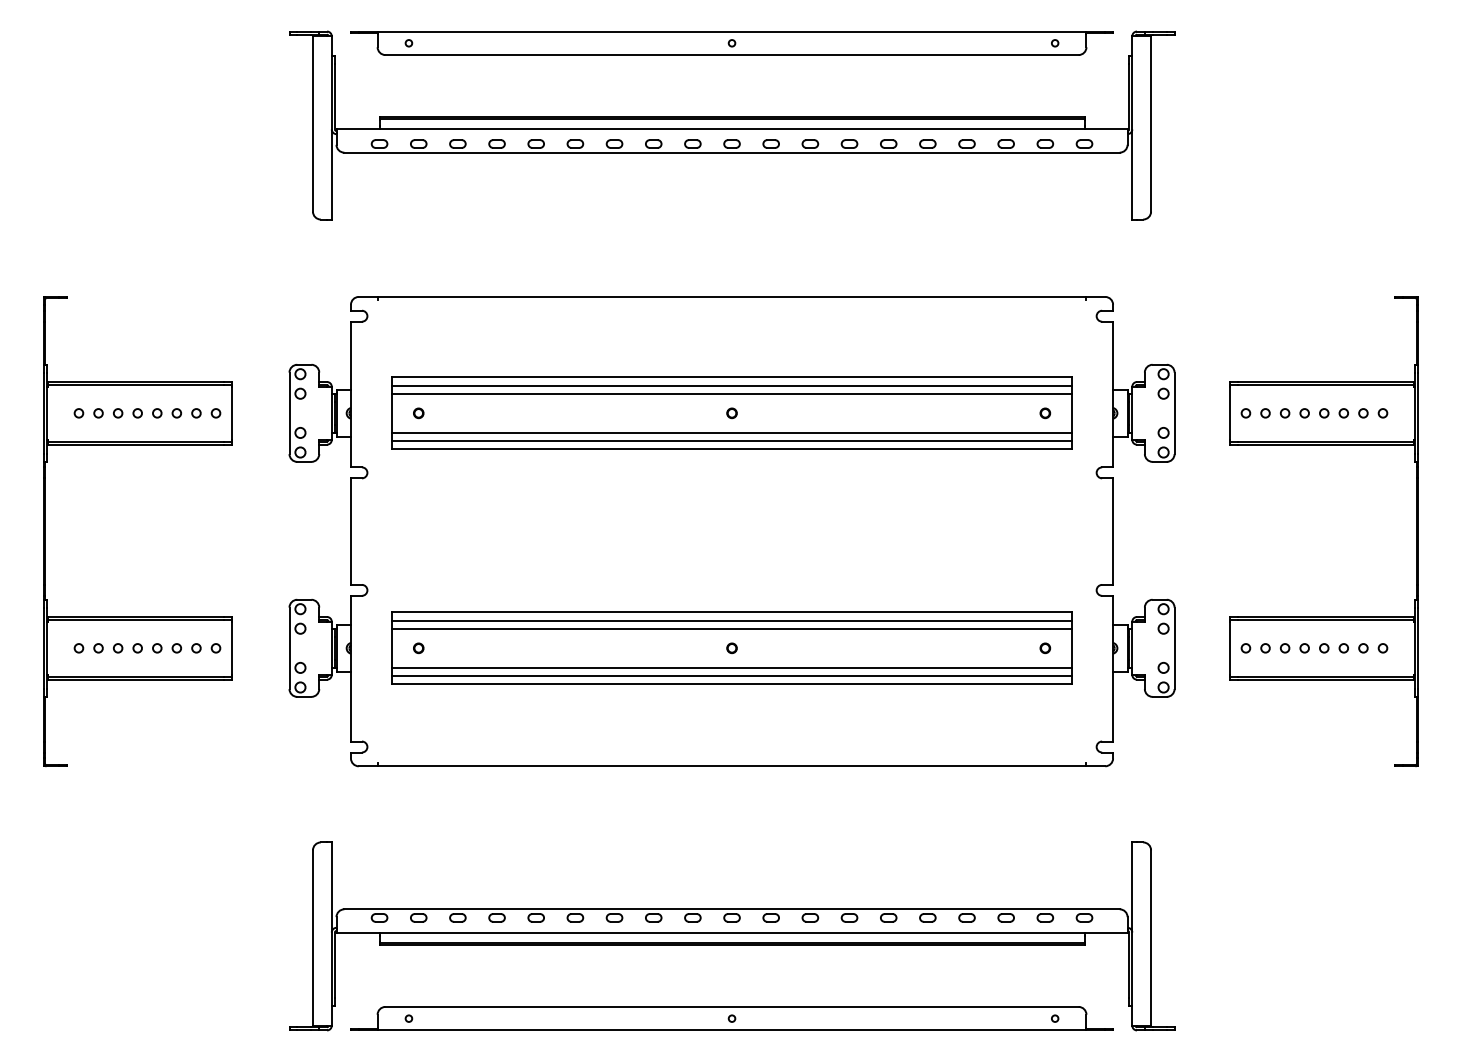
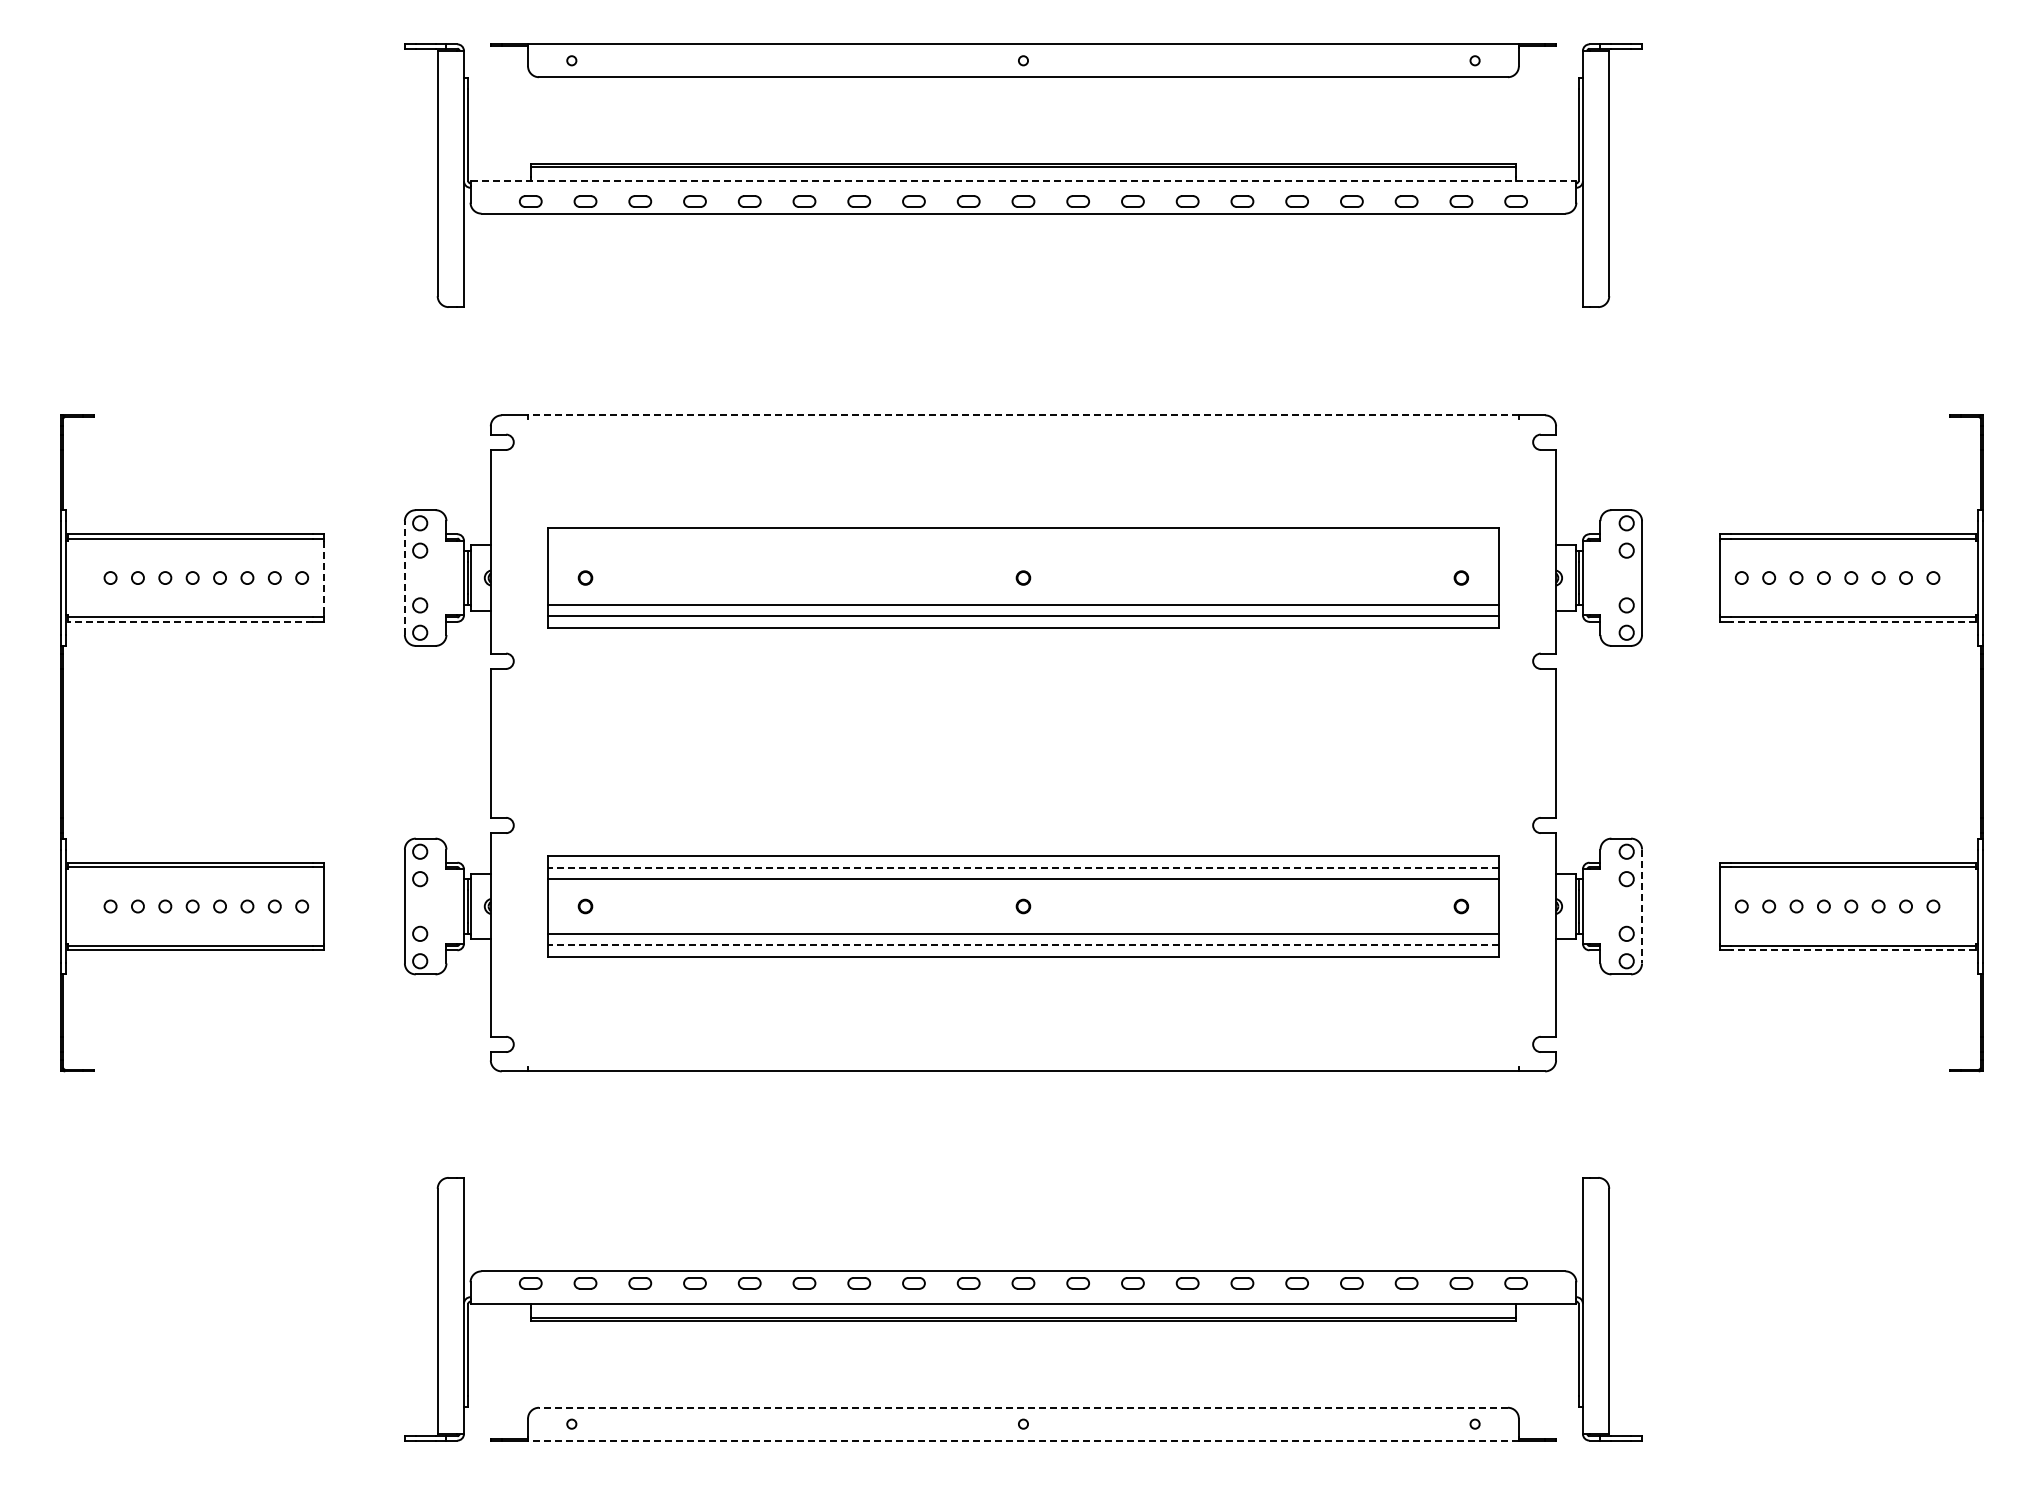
line: (732, 128) -> (1023, 180), solid -> dashed
line: (731, 297) -> (1022, 415), solid -> dashed
line: (732, 385) -> (1023, 539), removed
line: (732, 393) -> (1023, 550), removed
line: (232, 413) -> (324, 578), solid -> dashed
line: (289, 413) -> (404, 578), solid -> dashed
line: (136, 444) -> (190, 621), solid -> dashed
line: (1325, 444) -> (1853, 621), solid -> dashed
line: (731, 621) -> (1022, 868), solid -> dashed
line: (1174, 648) -> (1642, 906), solid -> dashed
line: (731, 675) -> (1022, 944), solid -> dashed
line: (1325, 679) -> (1853, 950), solid -> dashed
line: (731, 1006) -> (1022, 1407), solid -> dashed
line: (731, 1030) -> (1022, 1440), solid -> dashed

